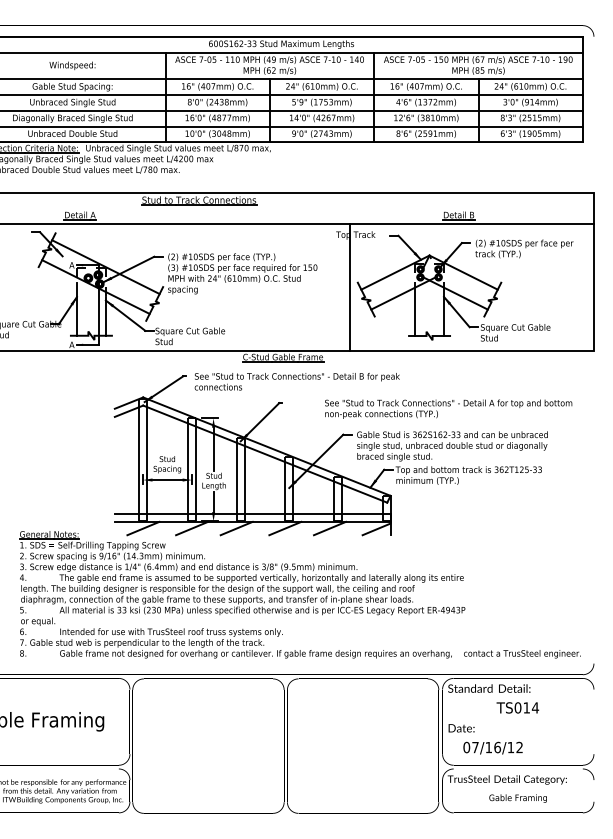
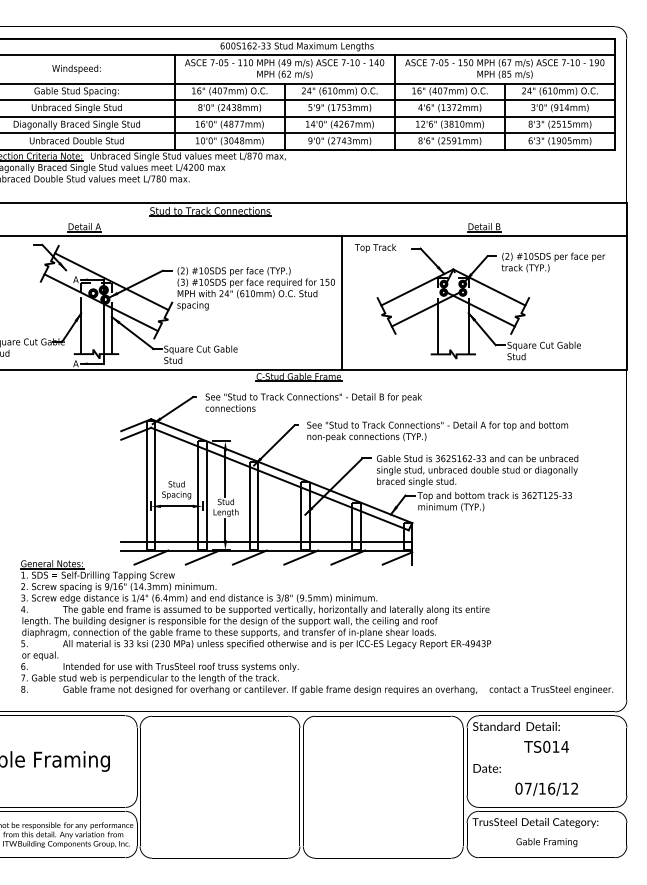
line: (350, 286) -> (342, 302), moved
text: (448, 408) -> (437, 430), moved
text: (492, 747) -> (546, 788), moved

